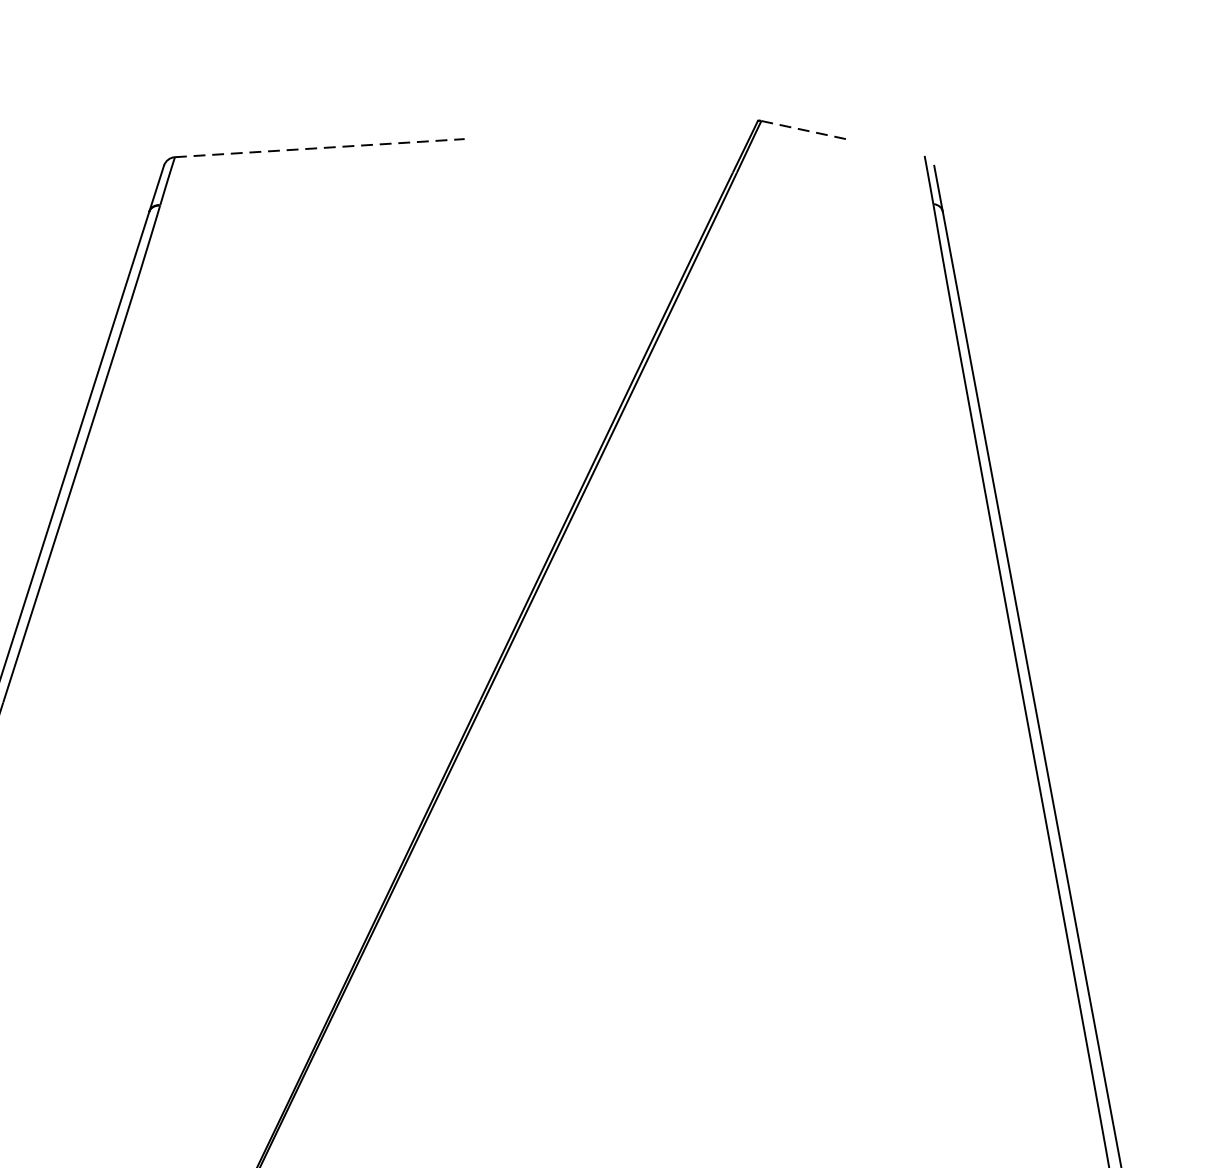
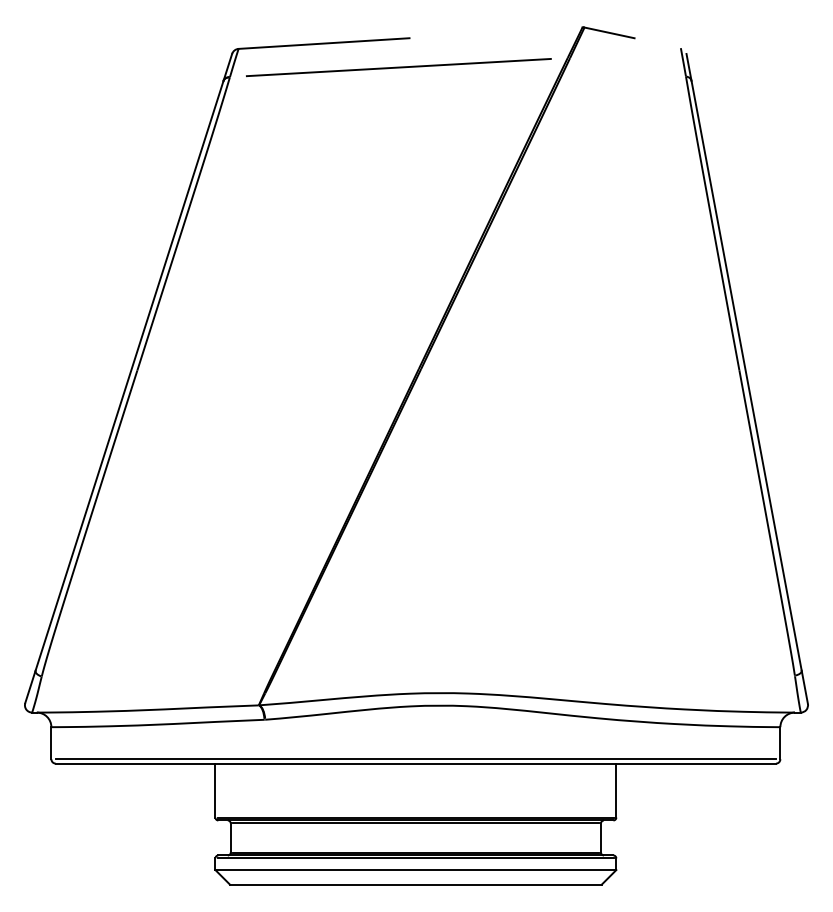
line: (803, 129) -> (609, 32), dashed -> solid
line: (320, 148) -> (324, 43), dashed -> solid
line: (445, 188) -> (398, 67), added

